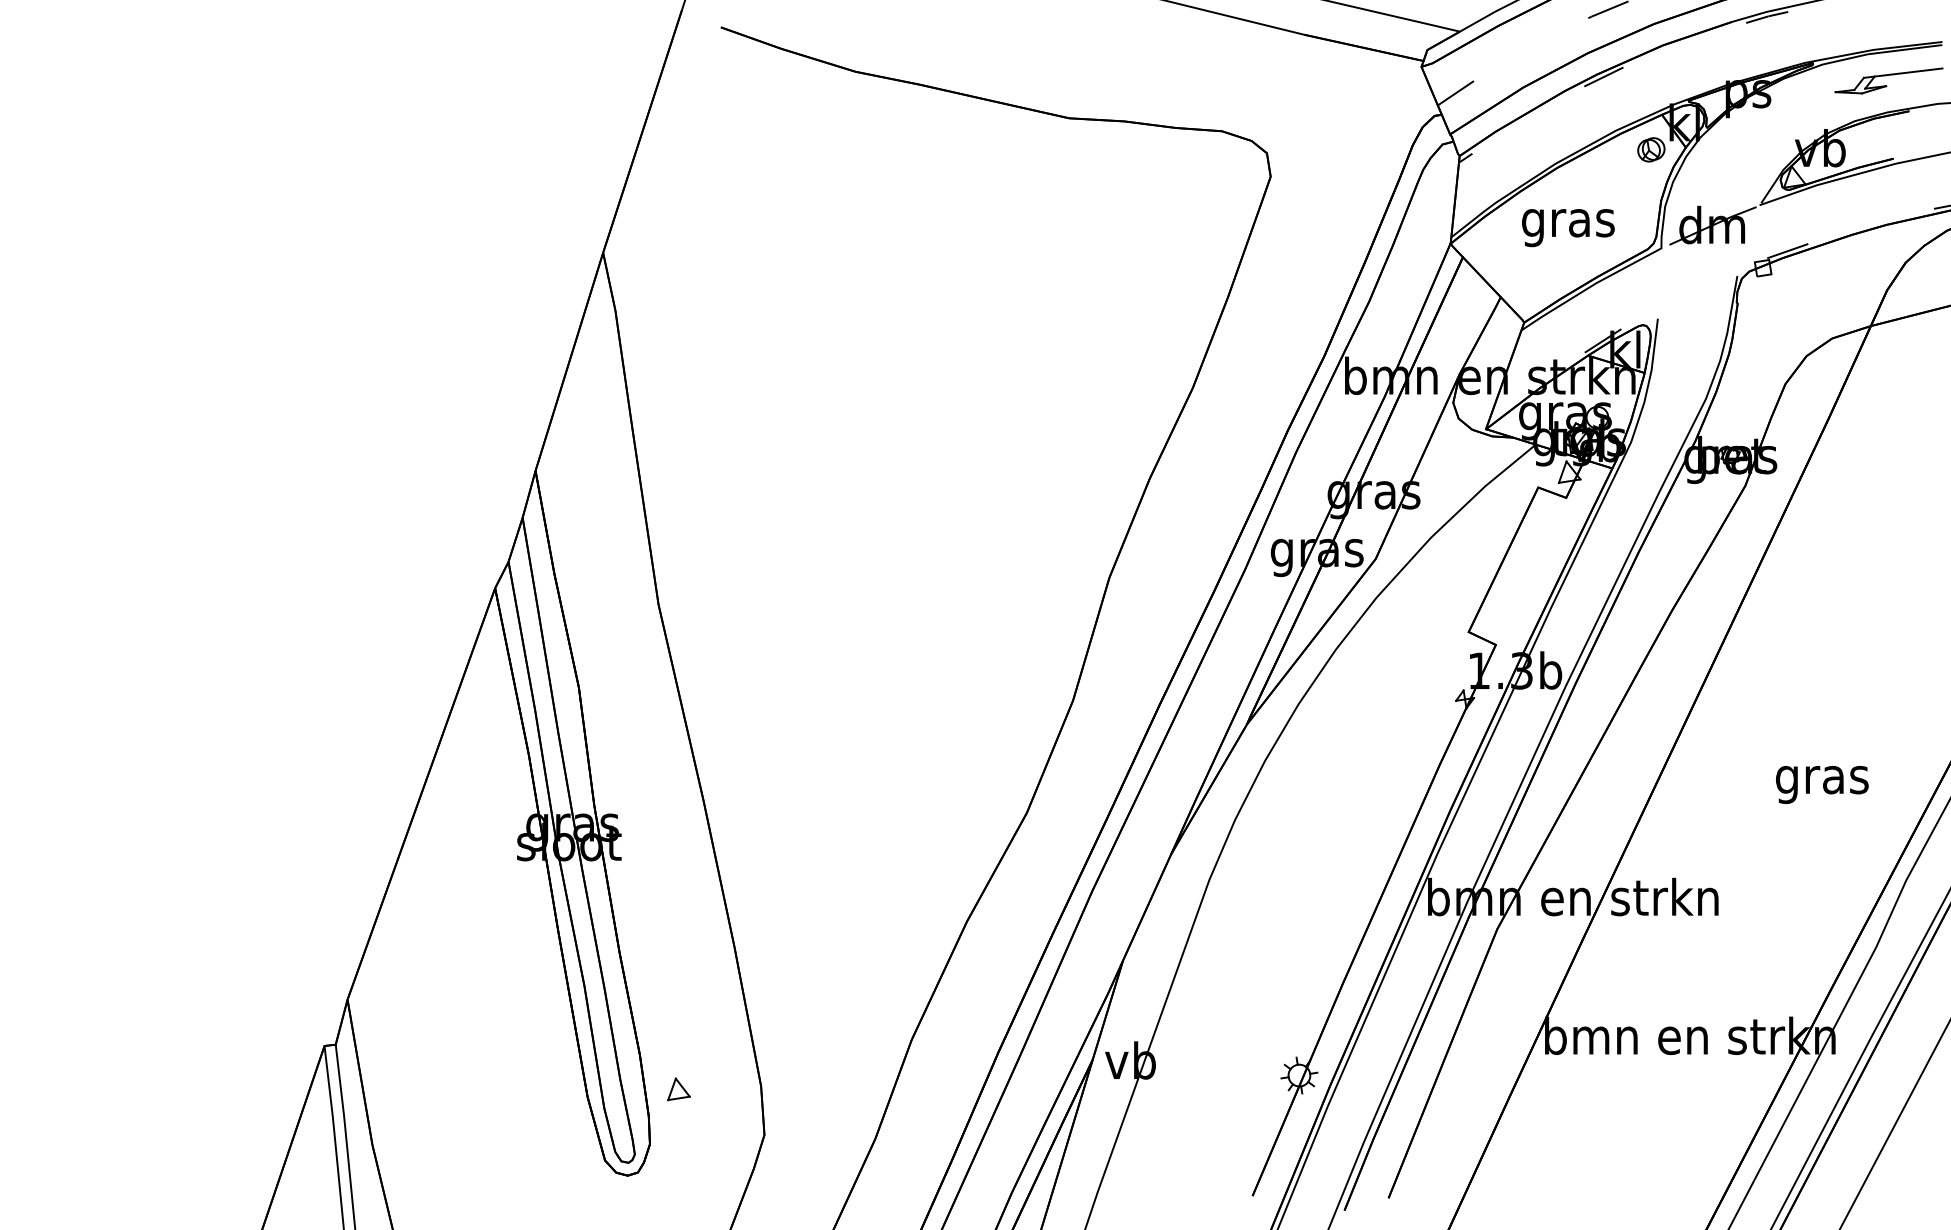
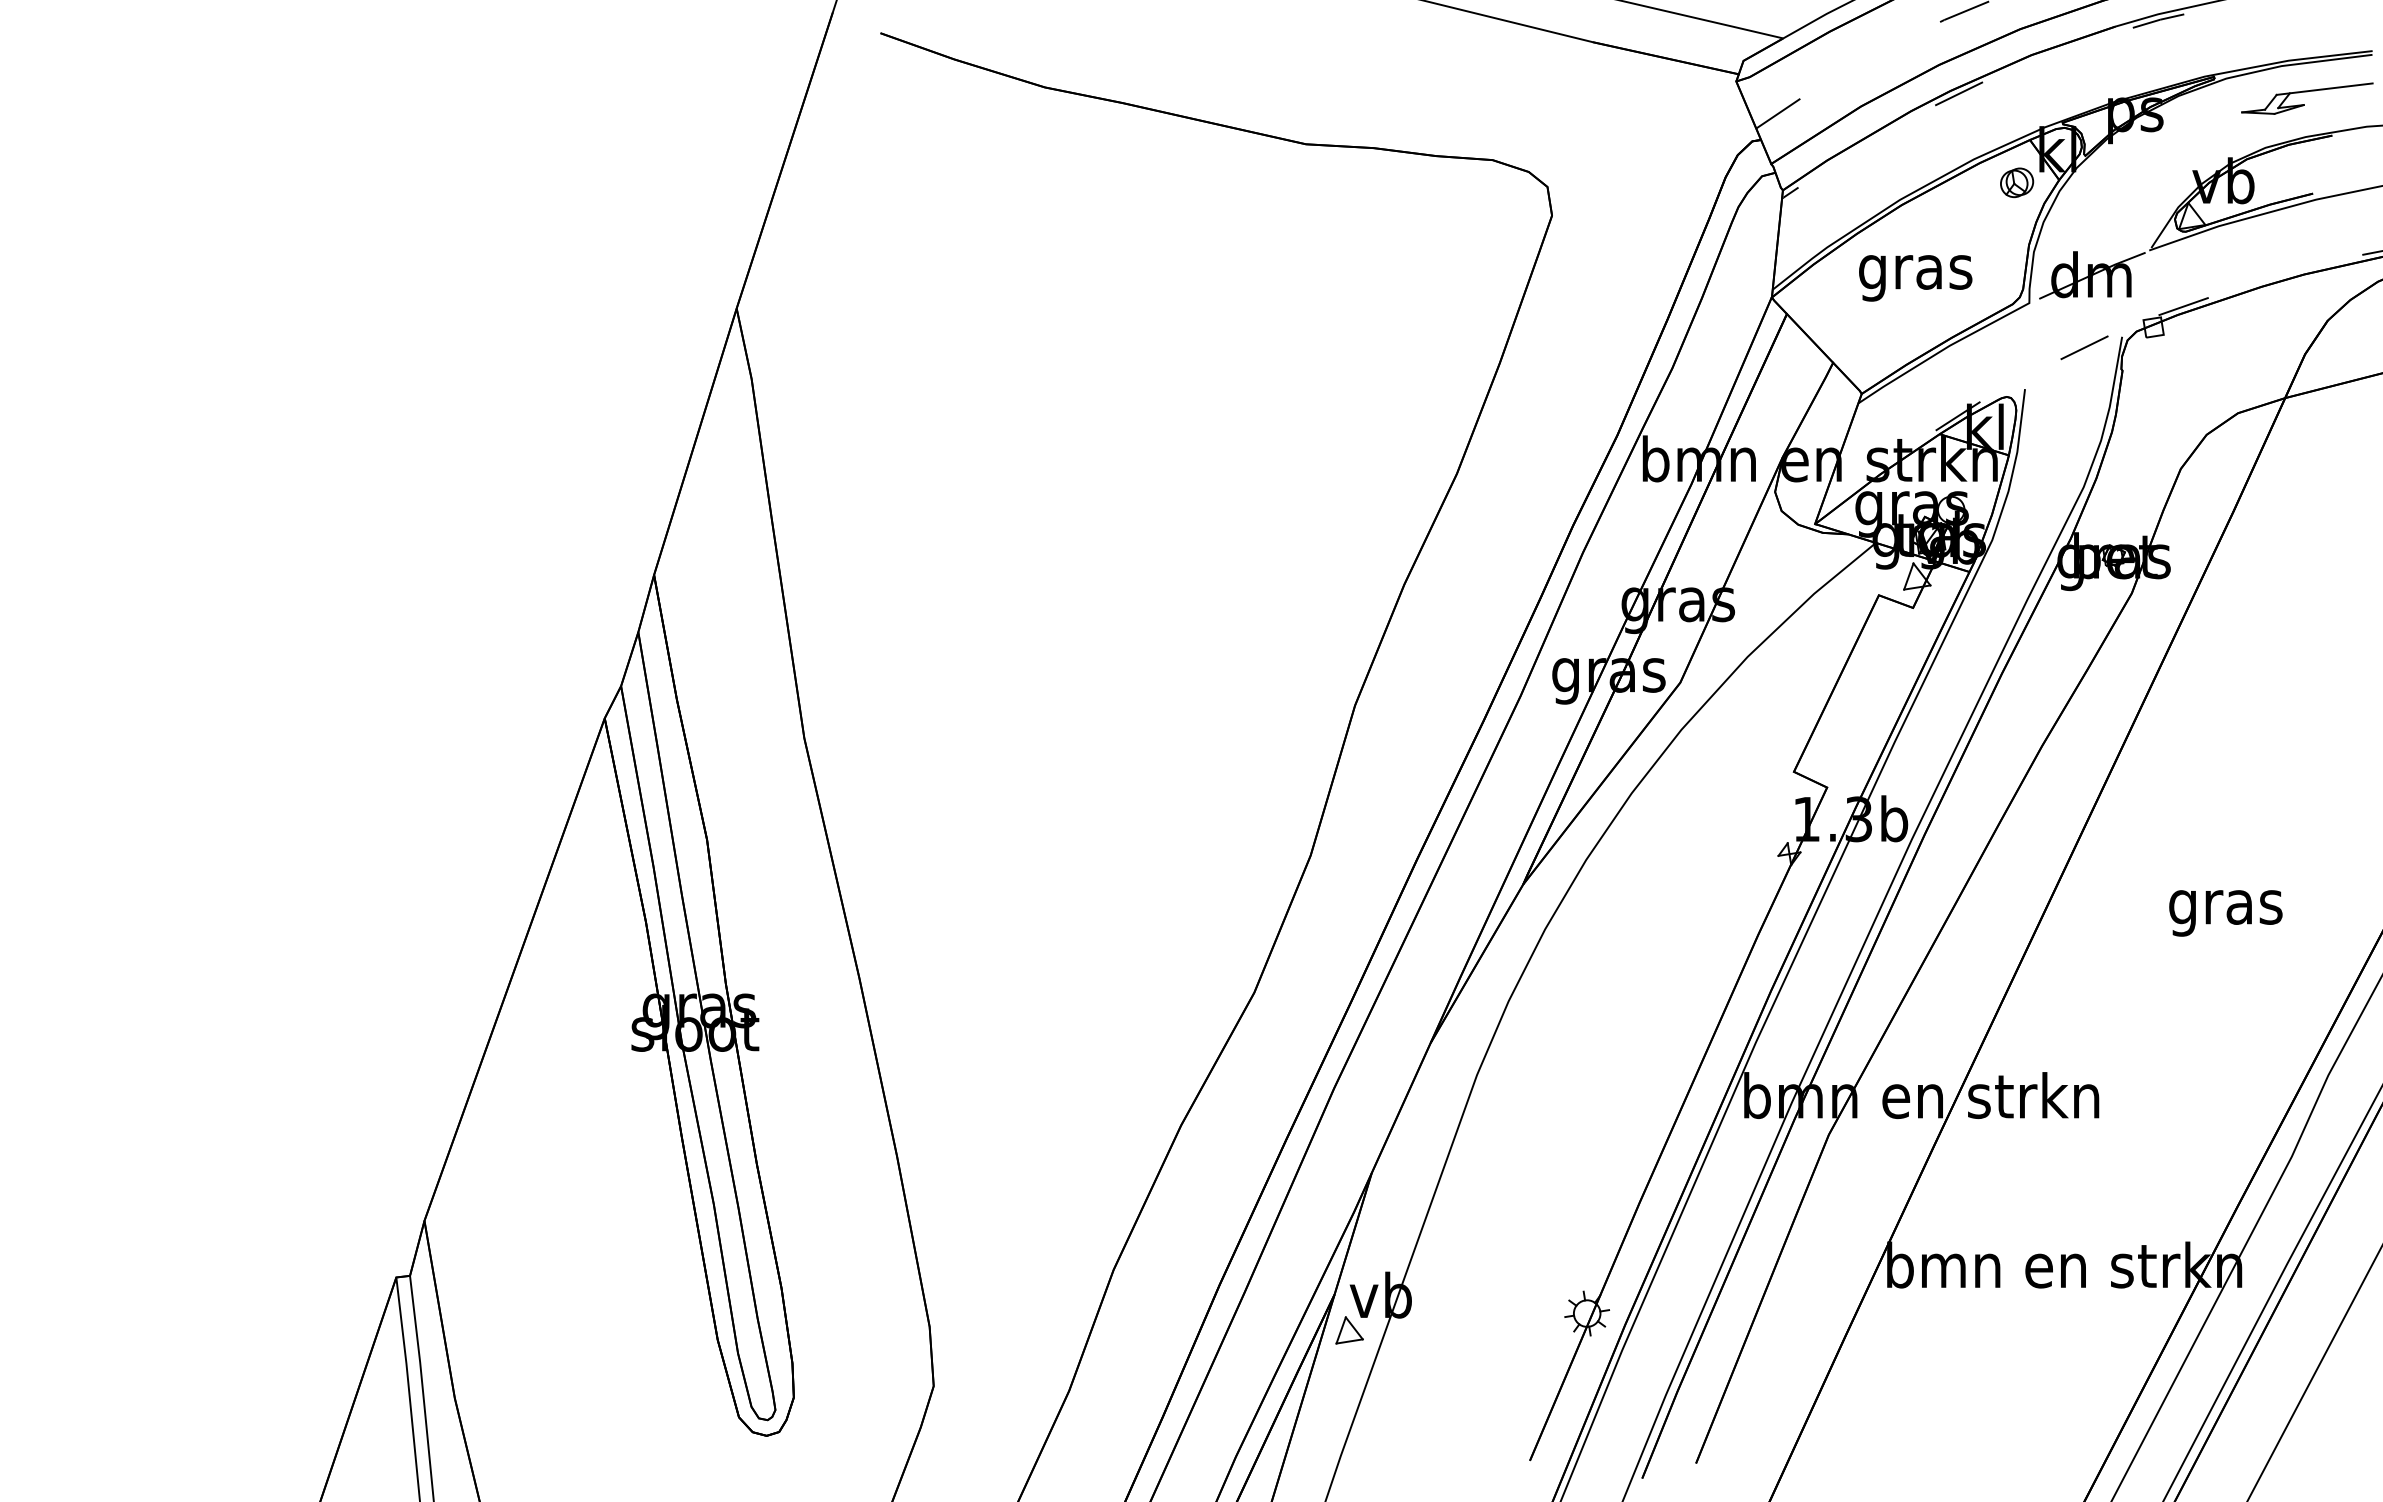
line: (1706, 284) -> (2084, 347), added
text: (1822, 784) -> (2226, 912), moved
part: (678, 1089) -> (1349, 1330), moved

